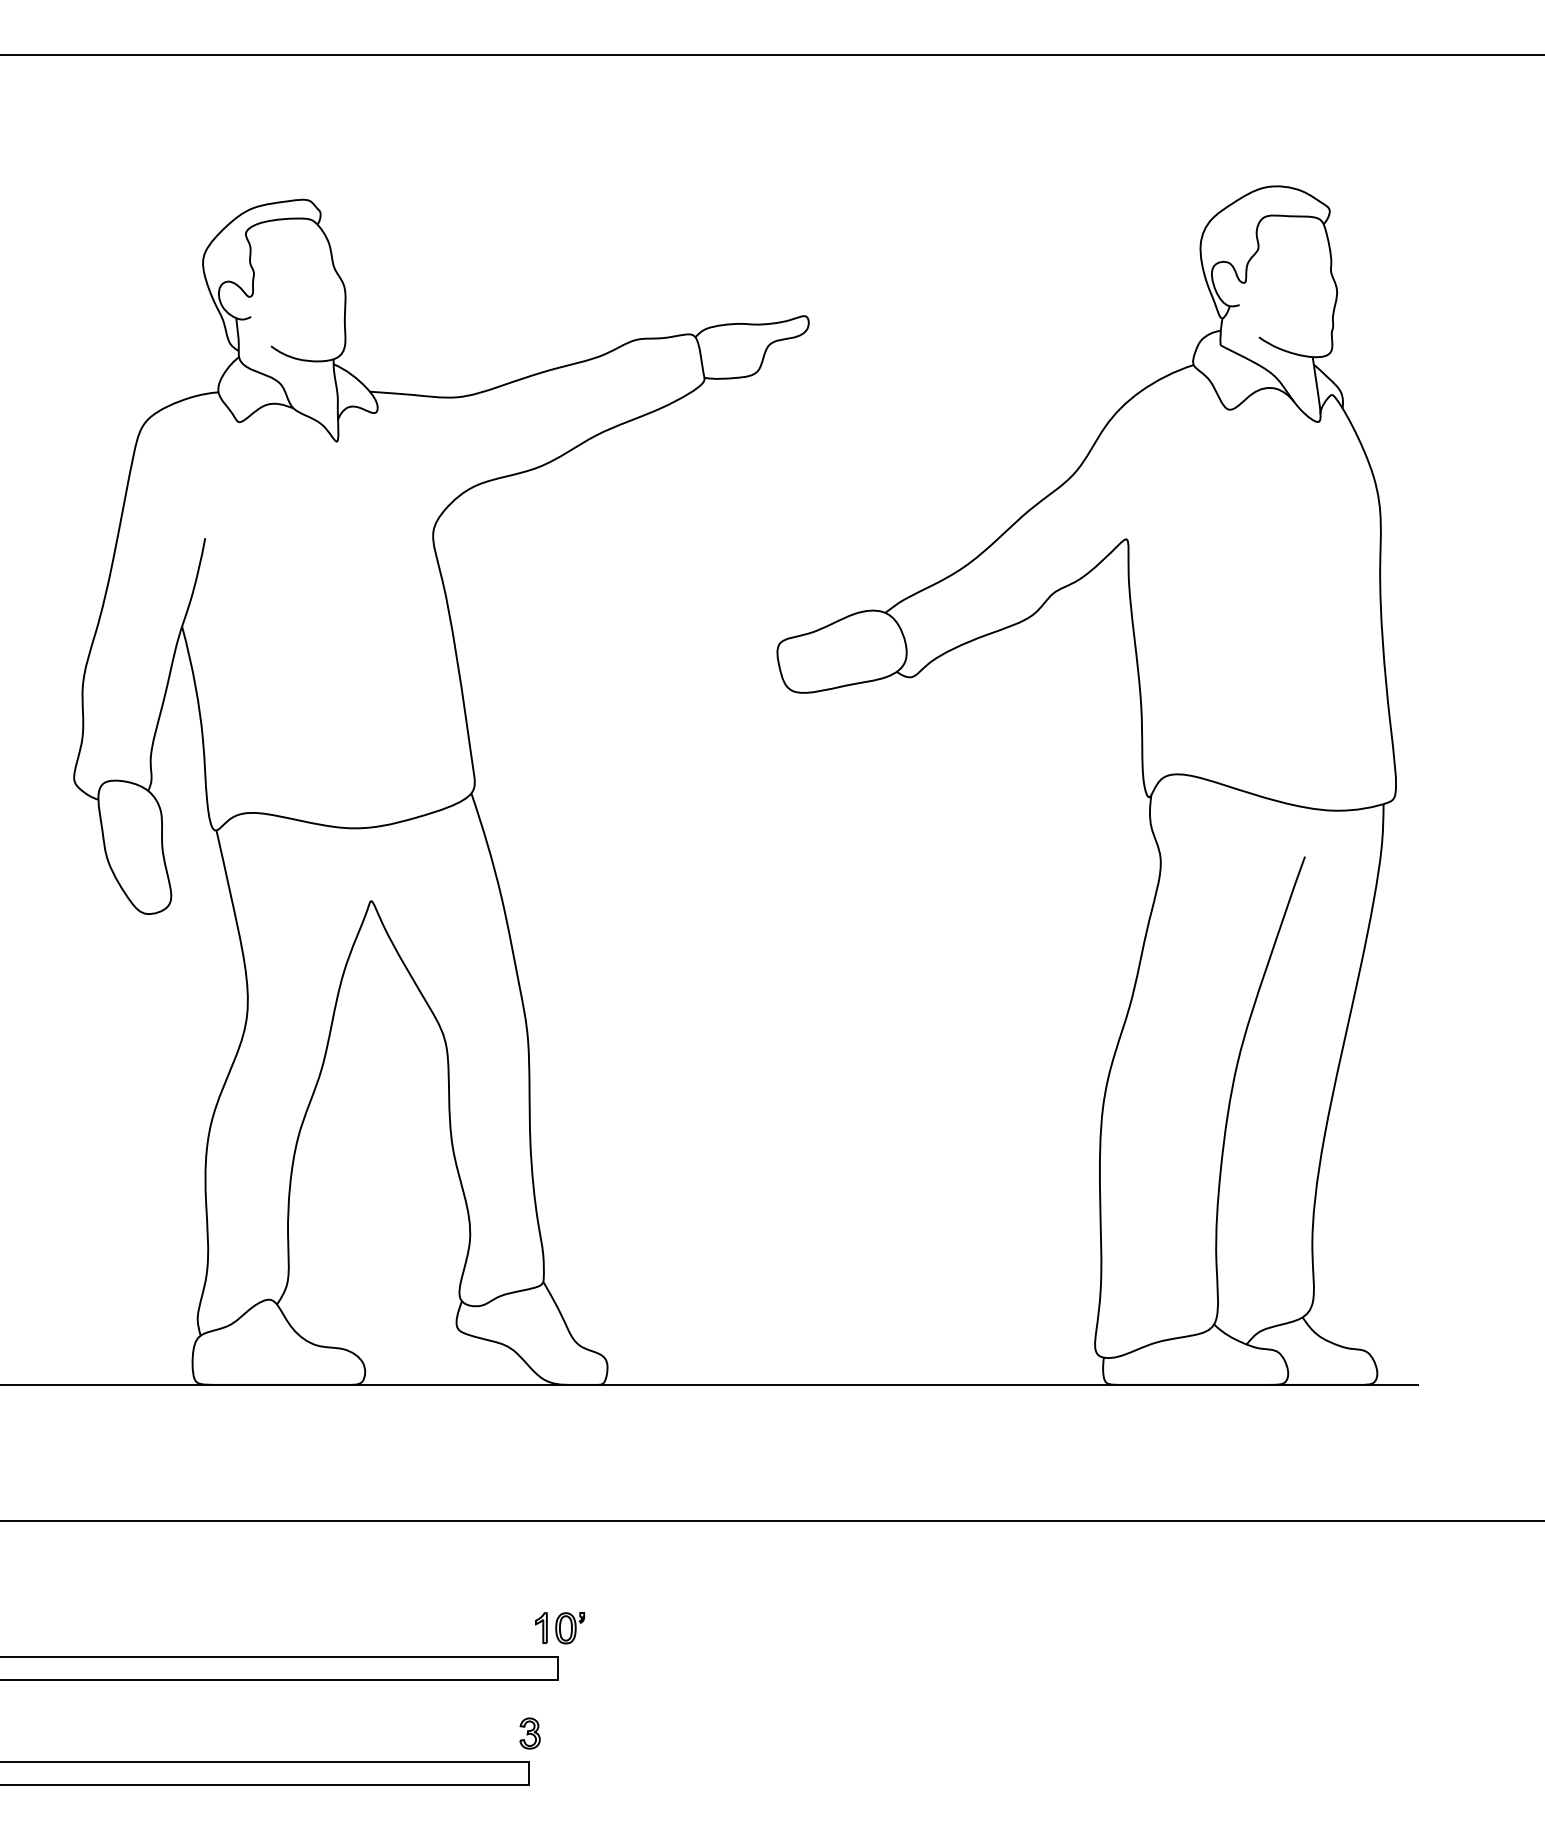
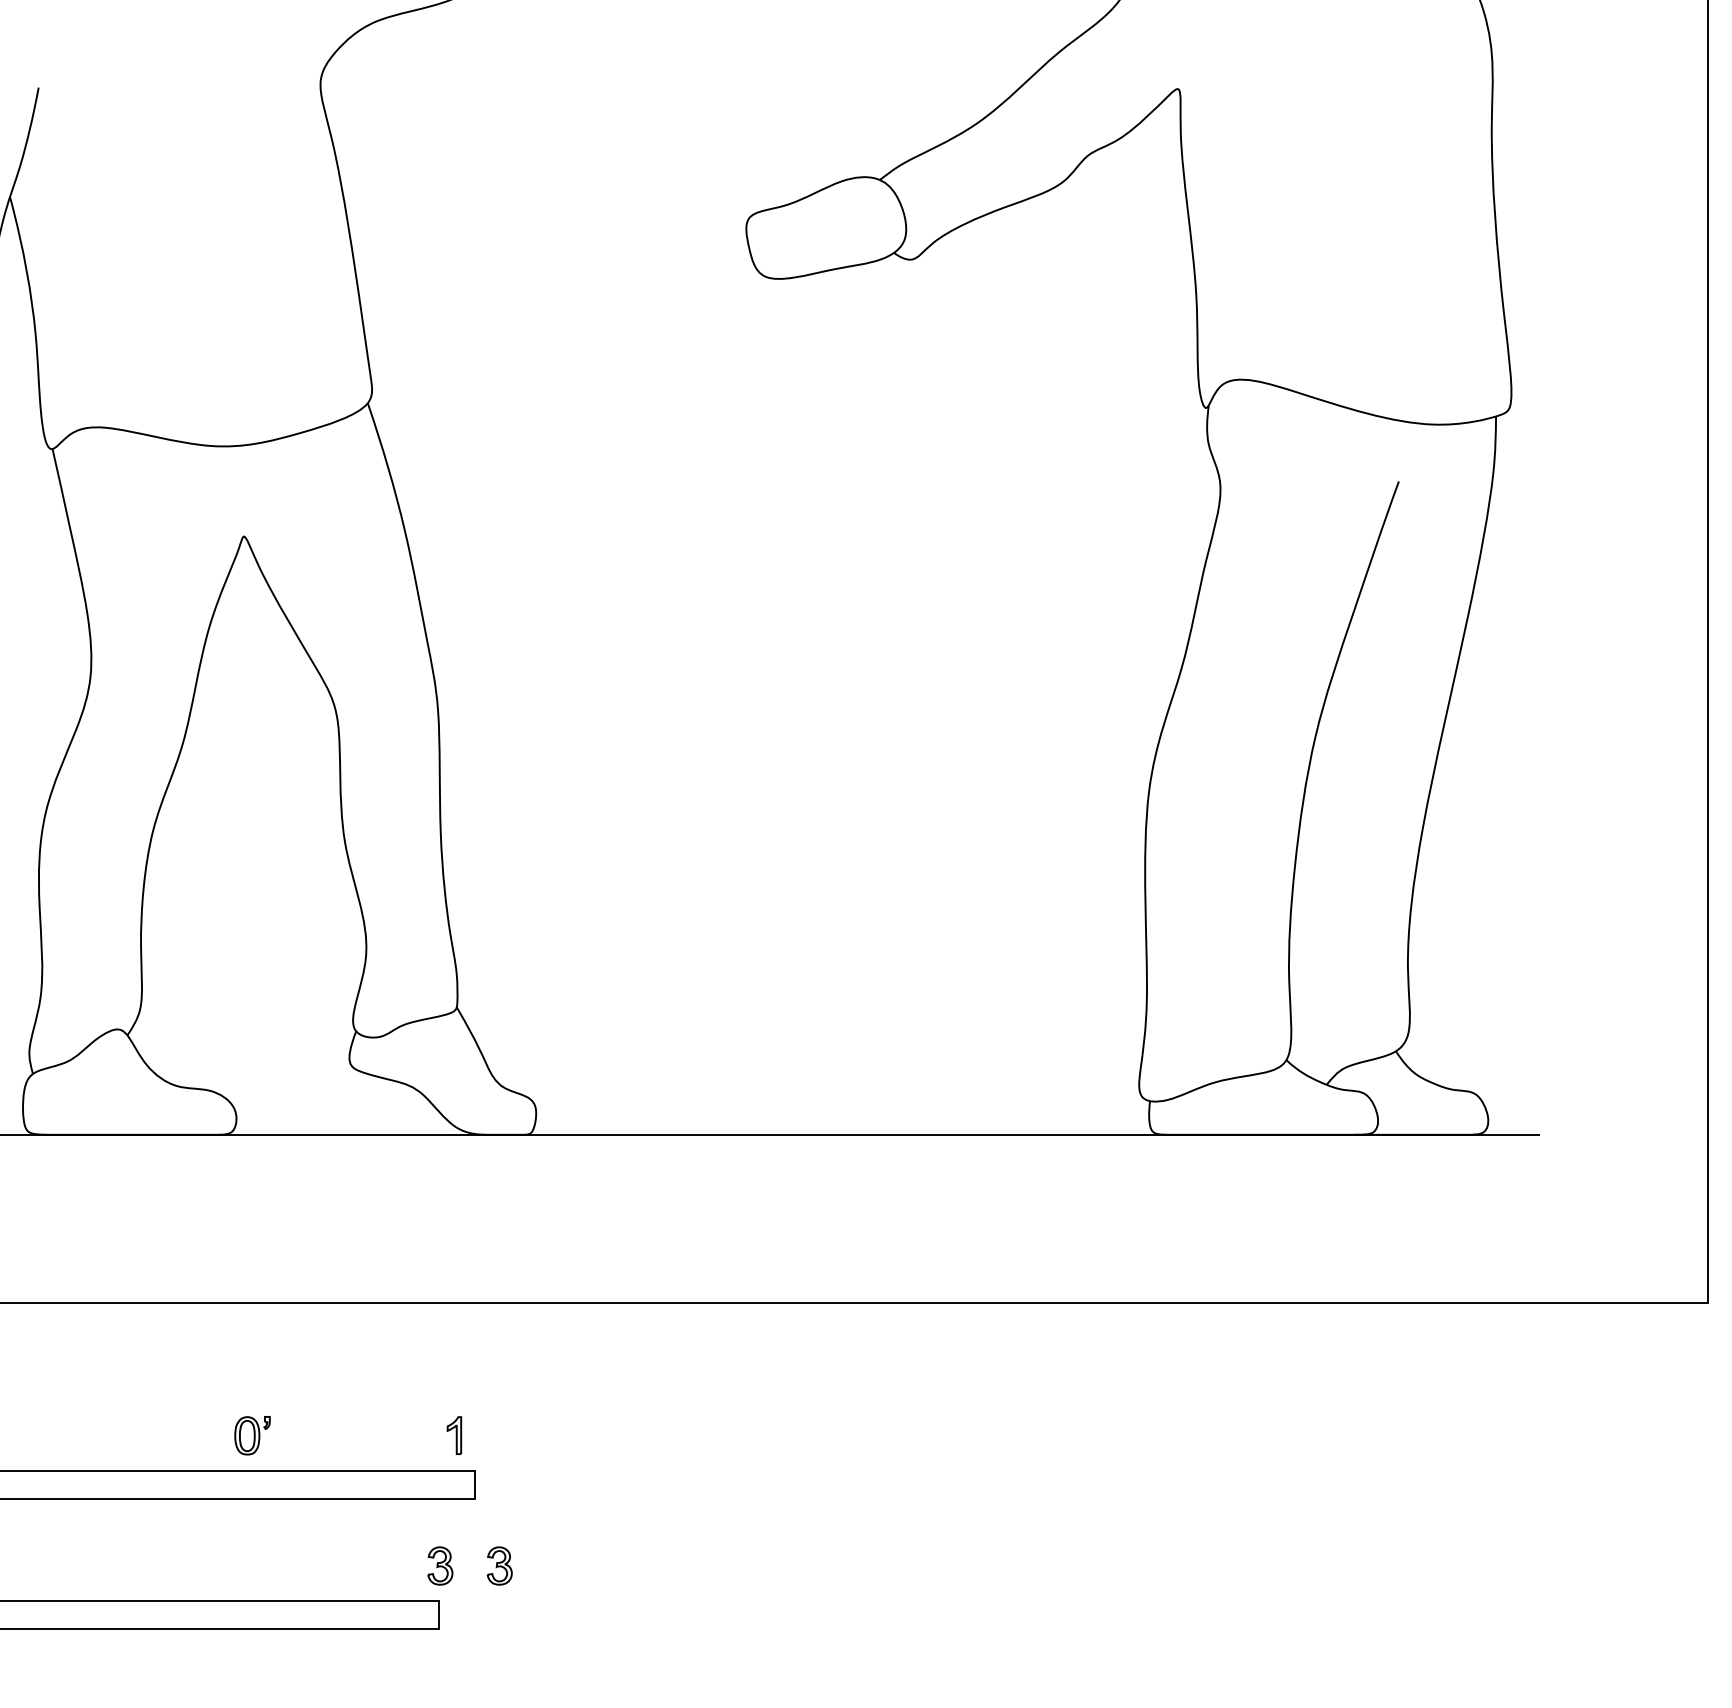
part: (570, 1628) -> (252, 1436), moved
part: (577, 1733) -> (499, 1565), added

